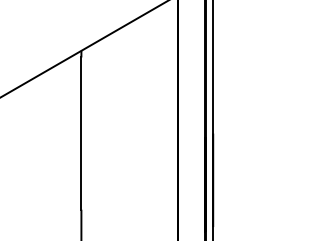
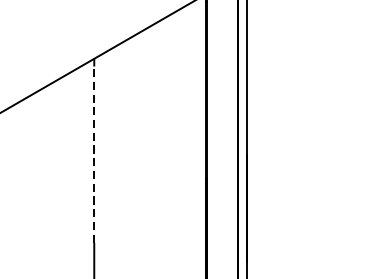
line: (81, 133) -> (94, 154), solid -> dashed

